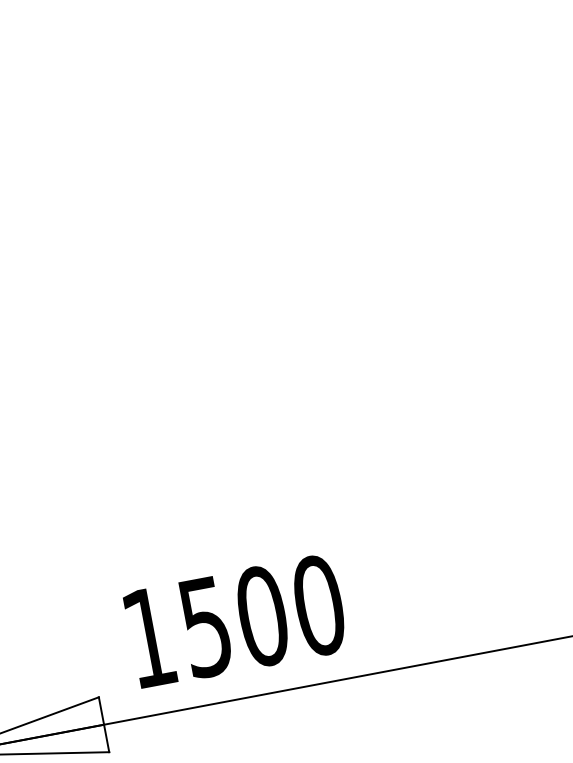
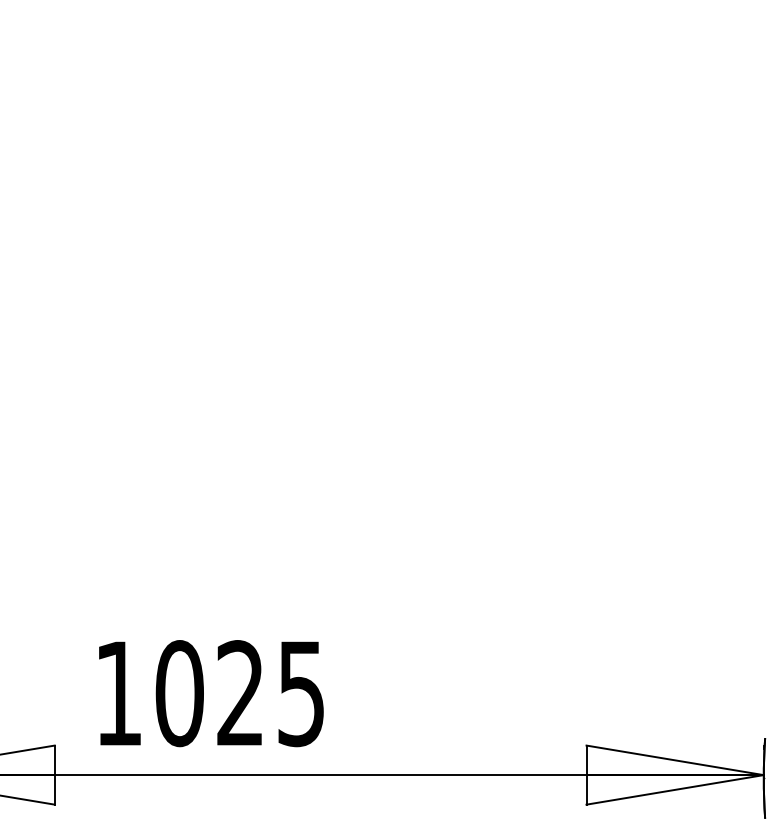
text: (262, 616) -> (240, 693), 1500 -> 1025

